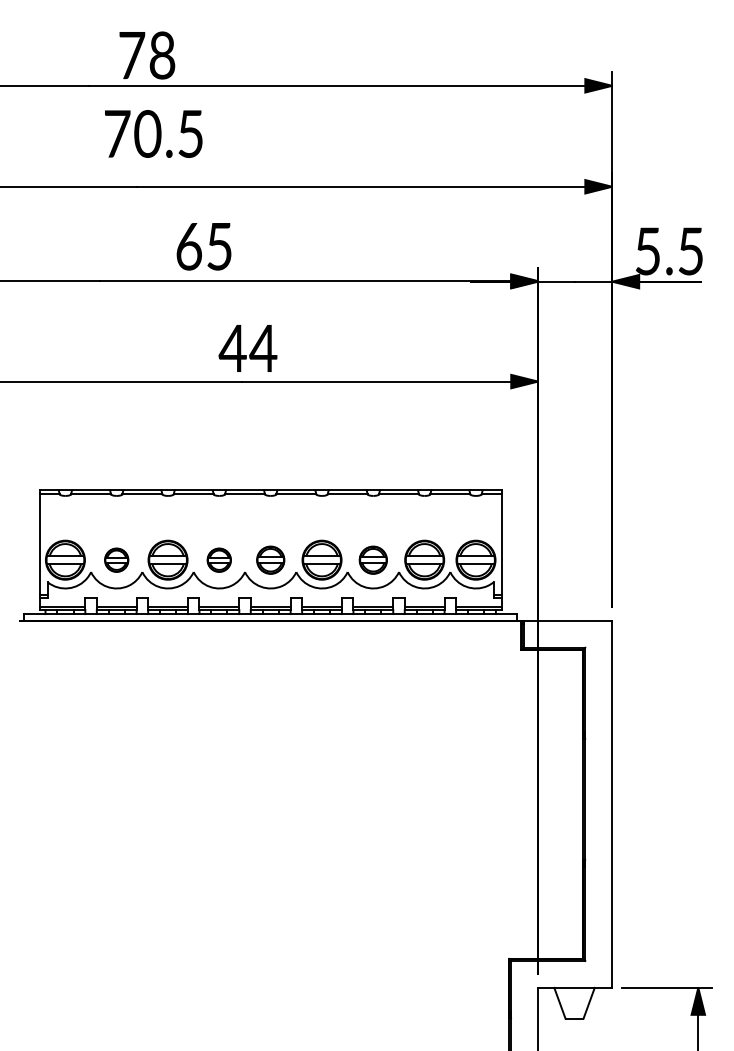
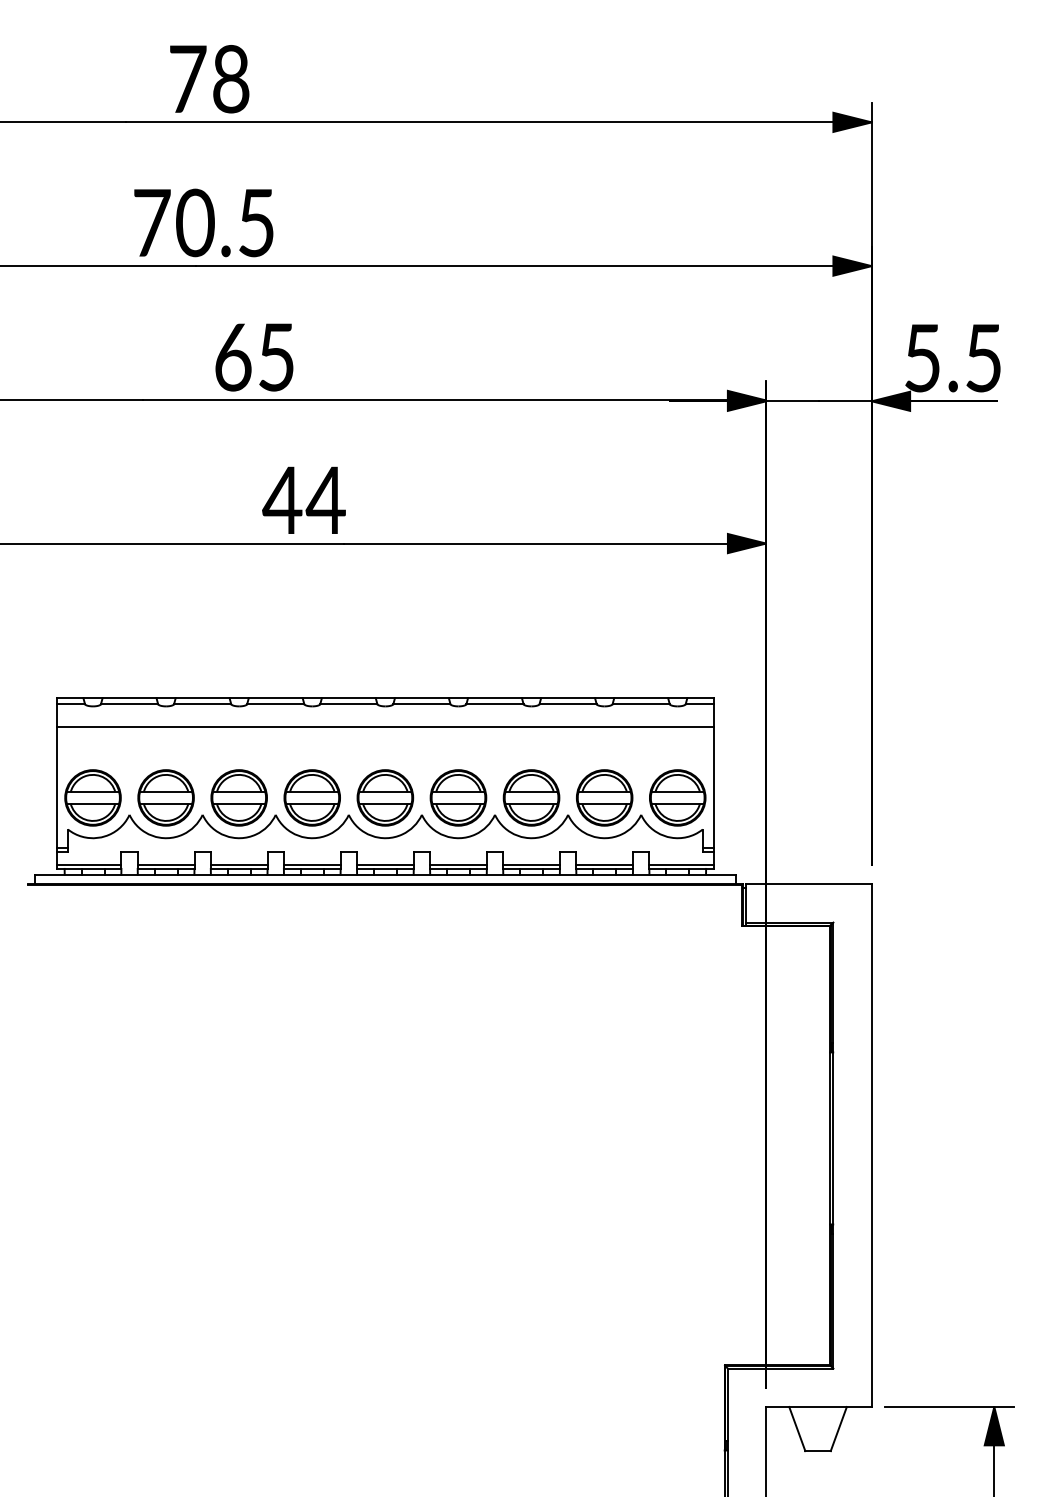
text: (153, 133) -> (203, 222), moved
text: (204, 246) -> (254, 357), moved
text: (247, 347) -> (303, 499), moved
line: (270, 510) -> (385, 726), added
part: (116, 559) -> (165, 797), size x1.67
part: (218, 559) -> (311, 797), size x1.67
part: (270, 559) -> (385, 797), size x1.43
part: (373, 559) -> (531, 797), size x1.43

